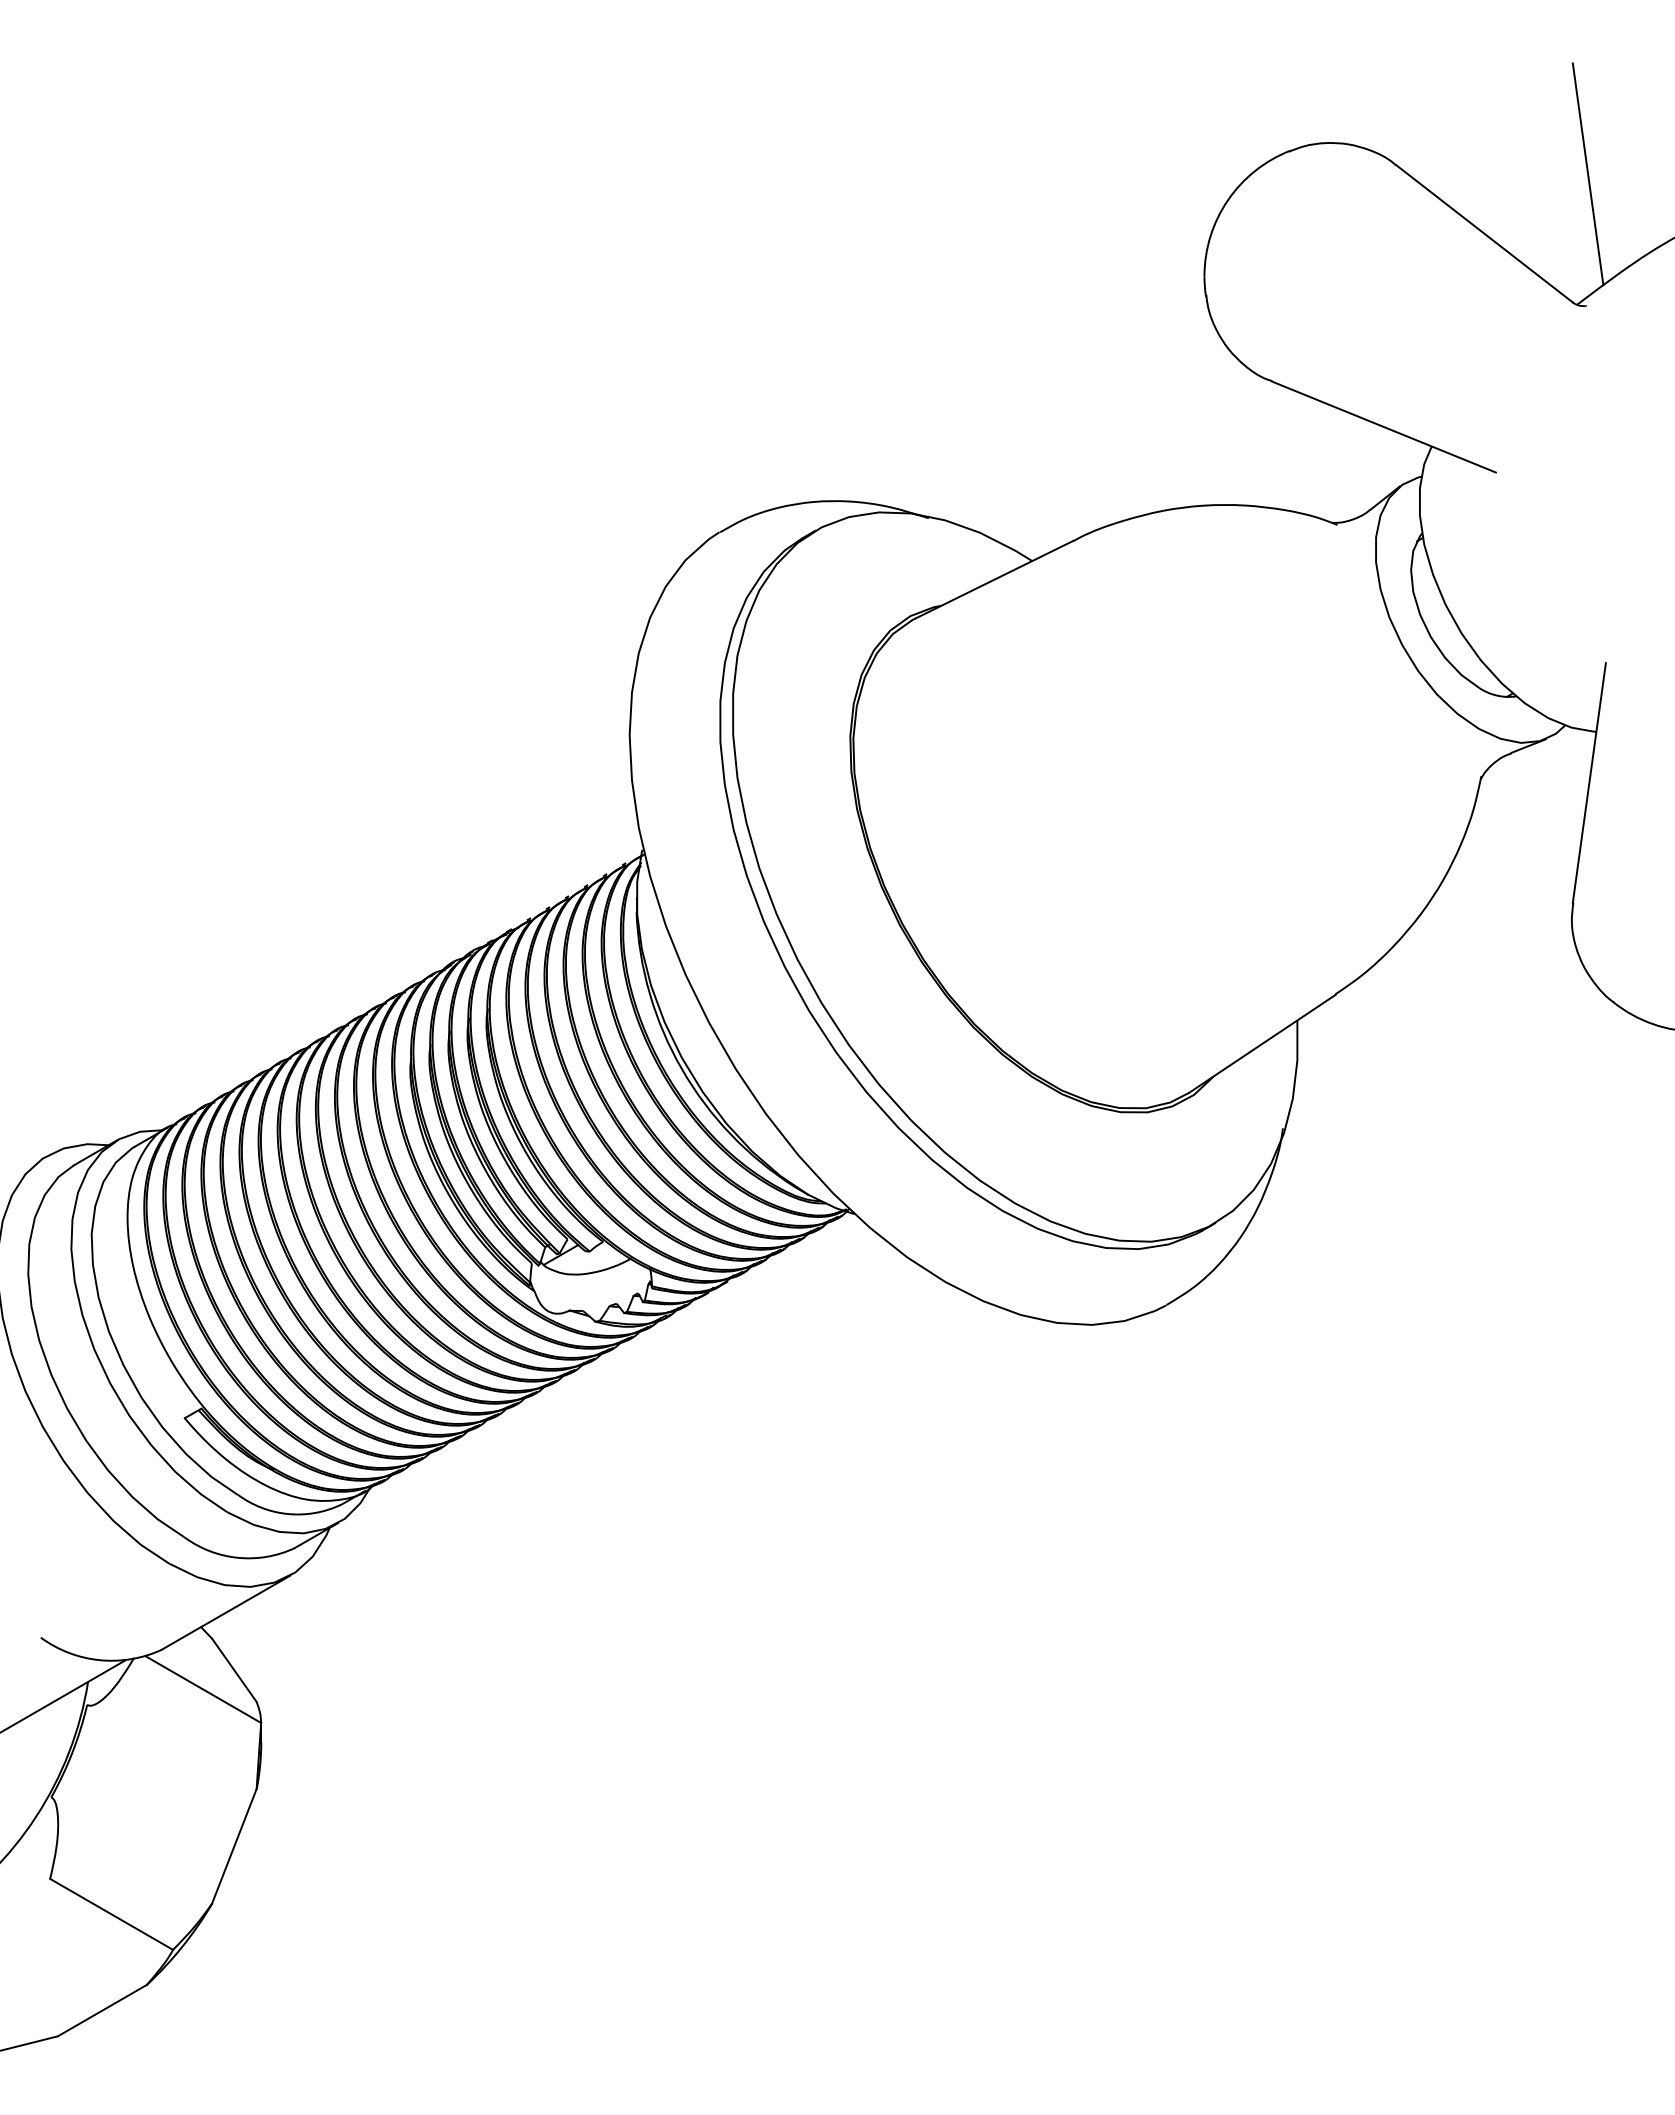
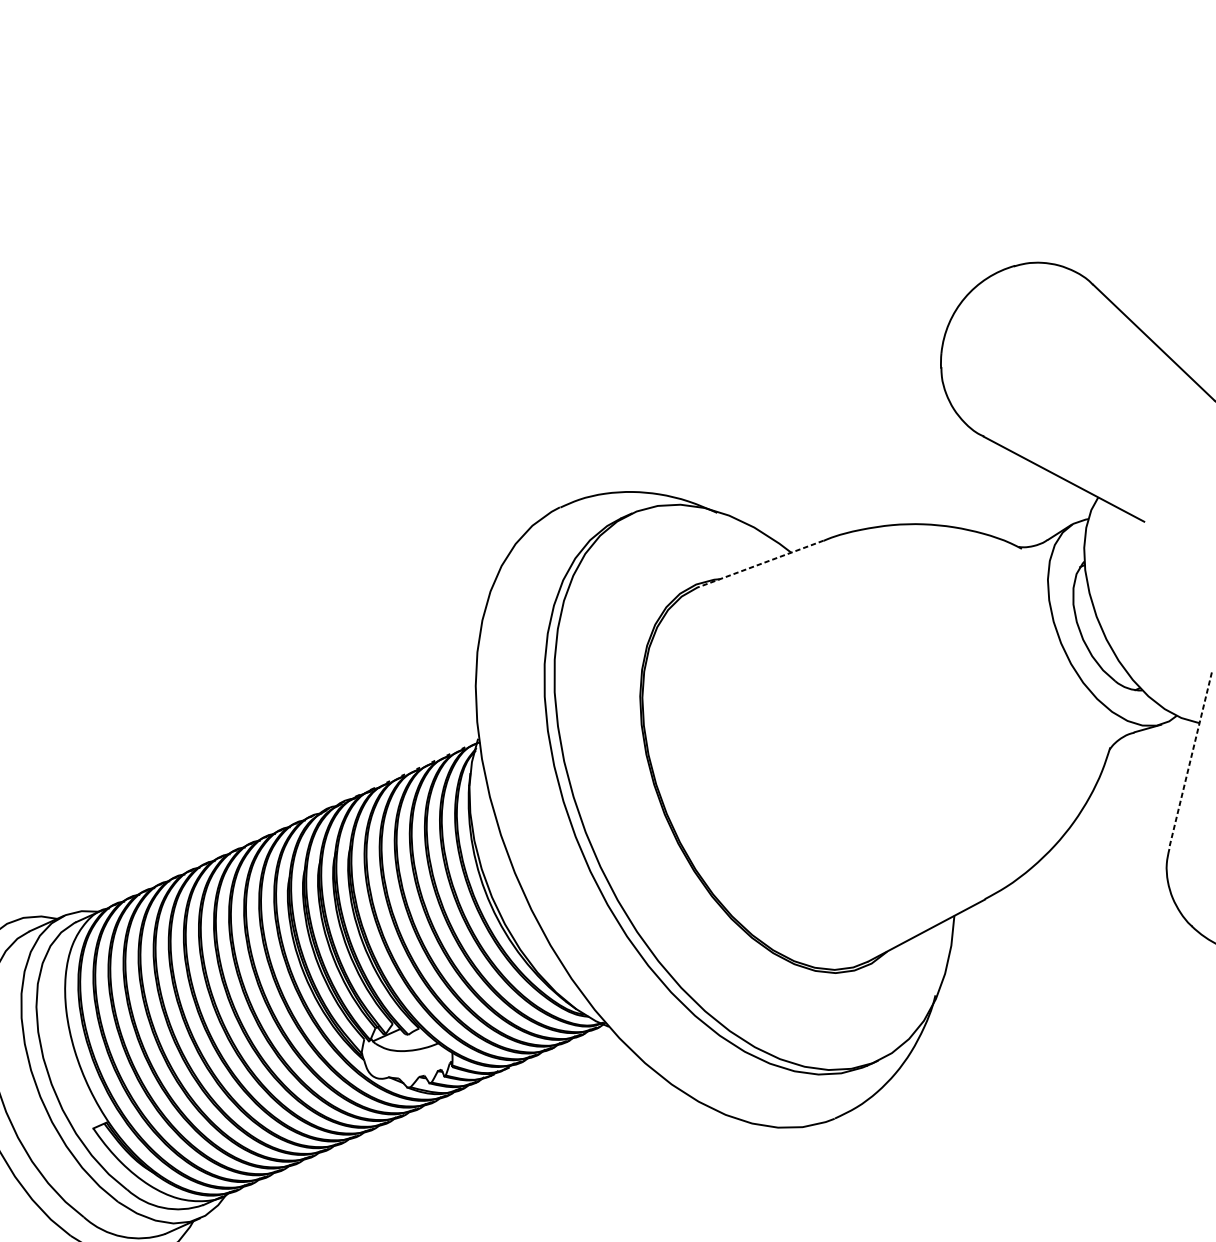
line: (993, 579) -> (760, 563), solid -> dashed
line: (1589, 783) -> (1190, 761), solid -> dashed

